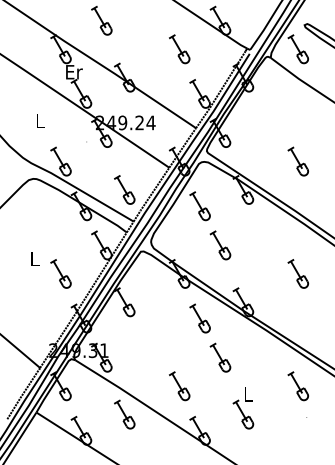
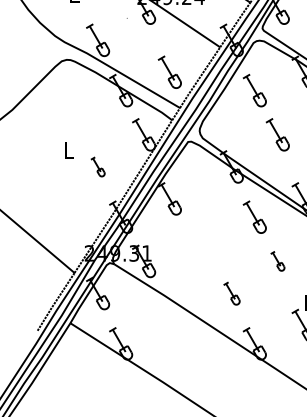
part: (60, 273) -> (97, 166), size x0.6
part: (220, 357) -> (277, 261), size x0.6
part: (179, 386) -> (231, 293), size x0.7
part: (124, 414) -> (169, 325), removed

